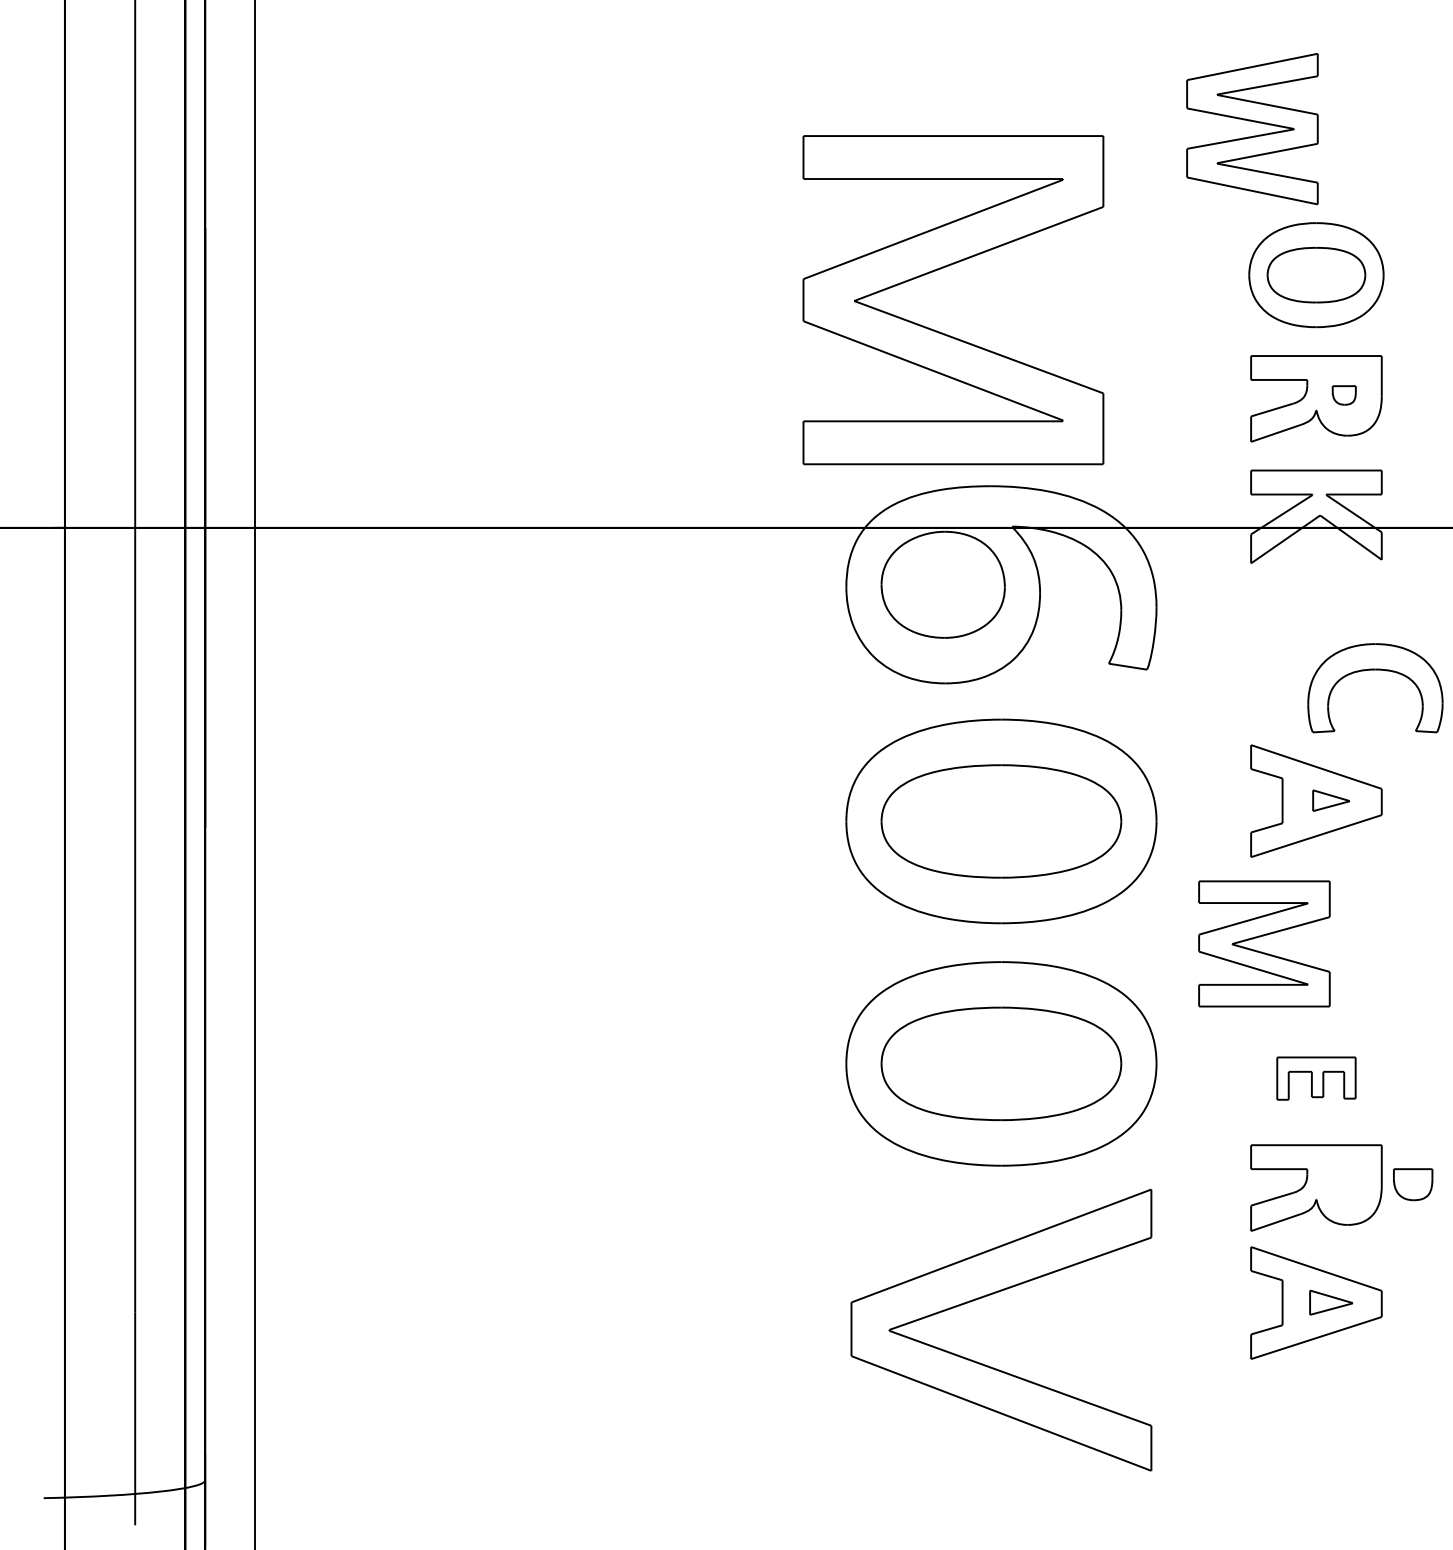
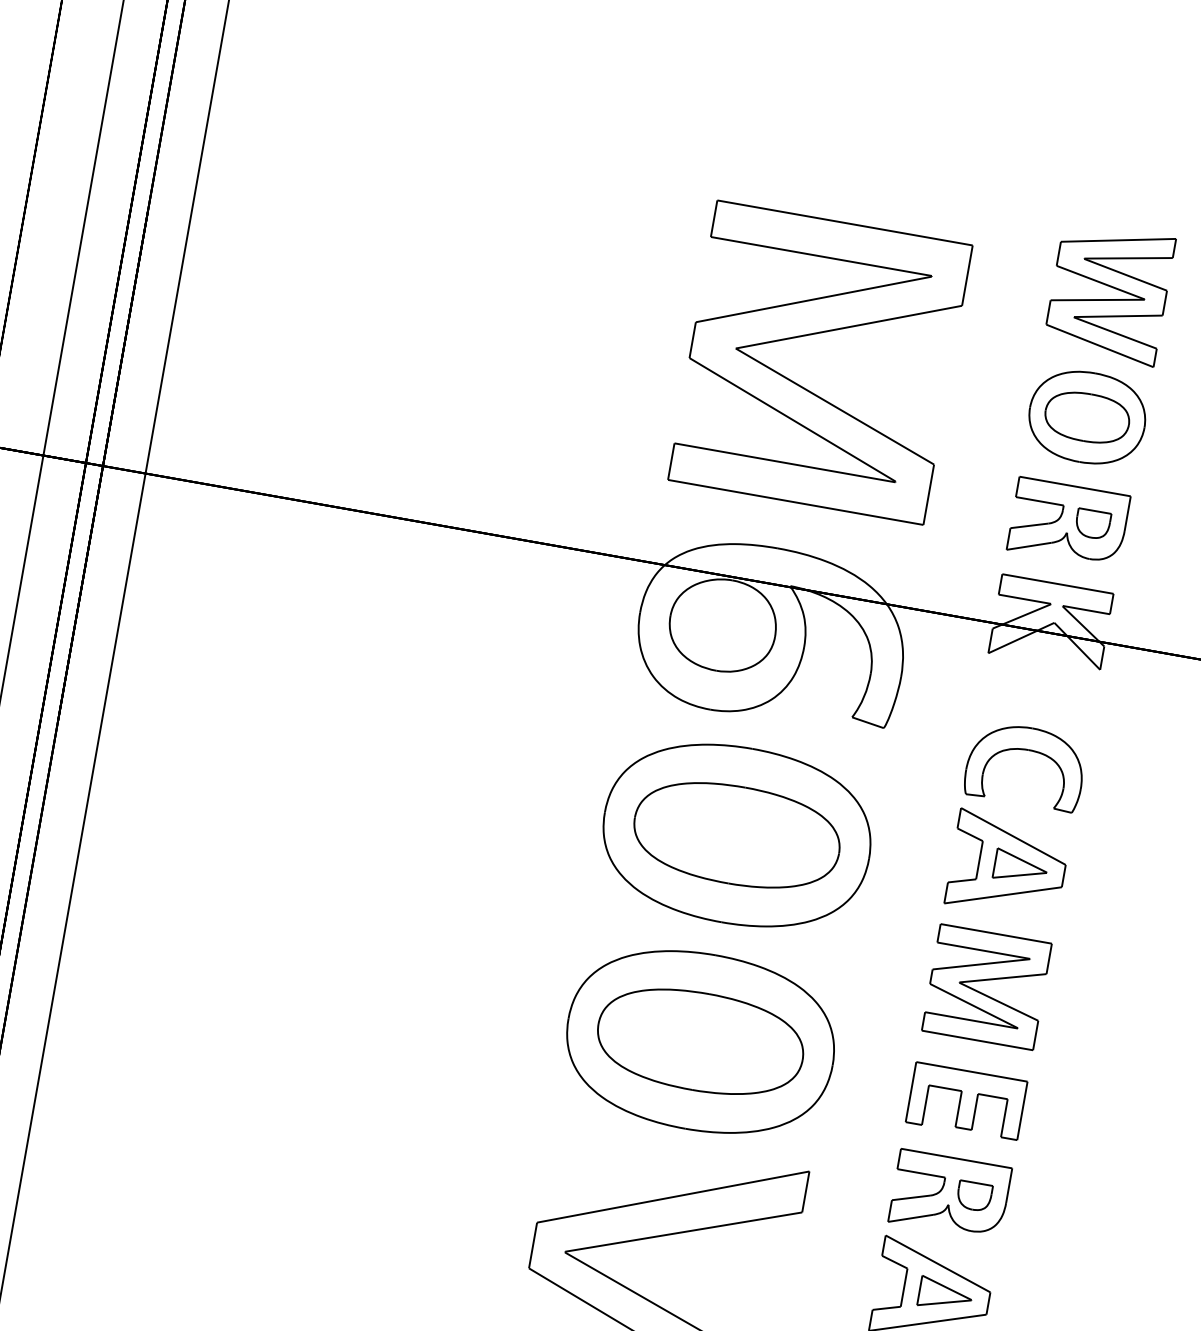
part: (1253, 135) -> (1109, 298), moved
part: (943, 268) -> (816, 334), moved
part: (1344, 395) -> (1093, 524), size x1.67
part: (1375, 670) -> (1028, 750), moved
part: (1331, 800) -> (1021, 867), size x1.67
part: (1264, 936) -> (988, 980), moved
part: (1316, 1078) -> (966, 1101), size x1.67
part: (1413, 1184) -> (974, 1196), moved
part: (1331, 1302) -> (945, 1294), size x1.43

